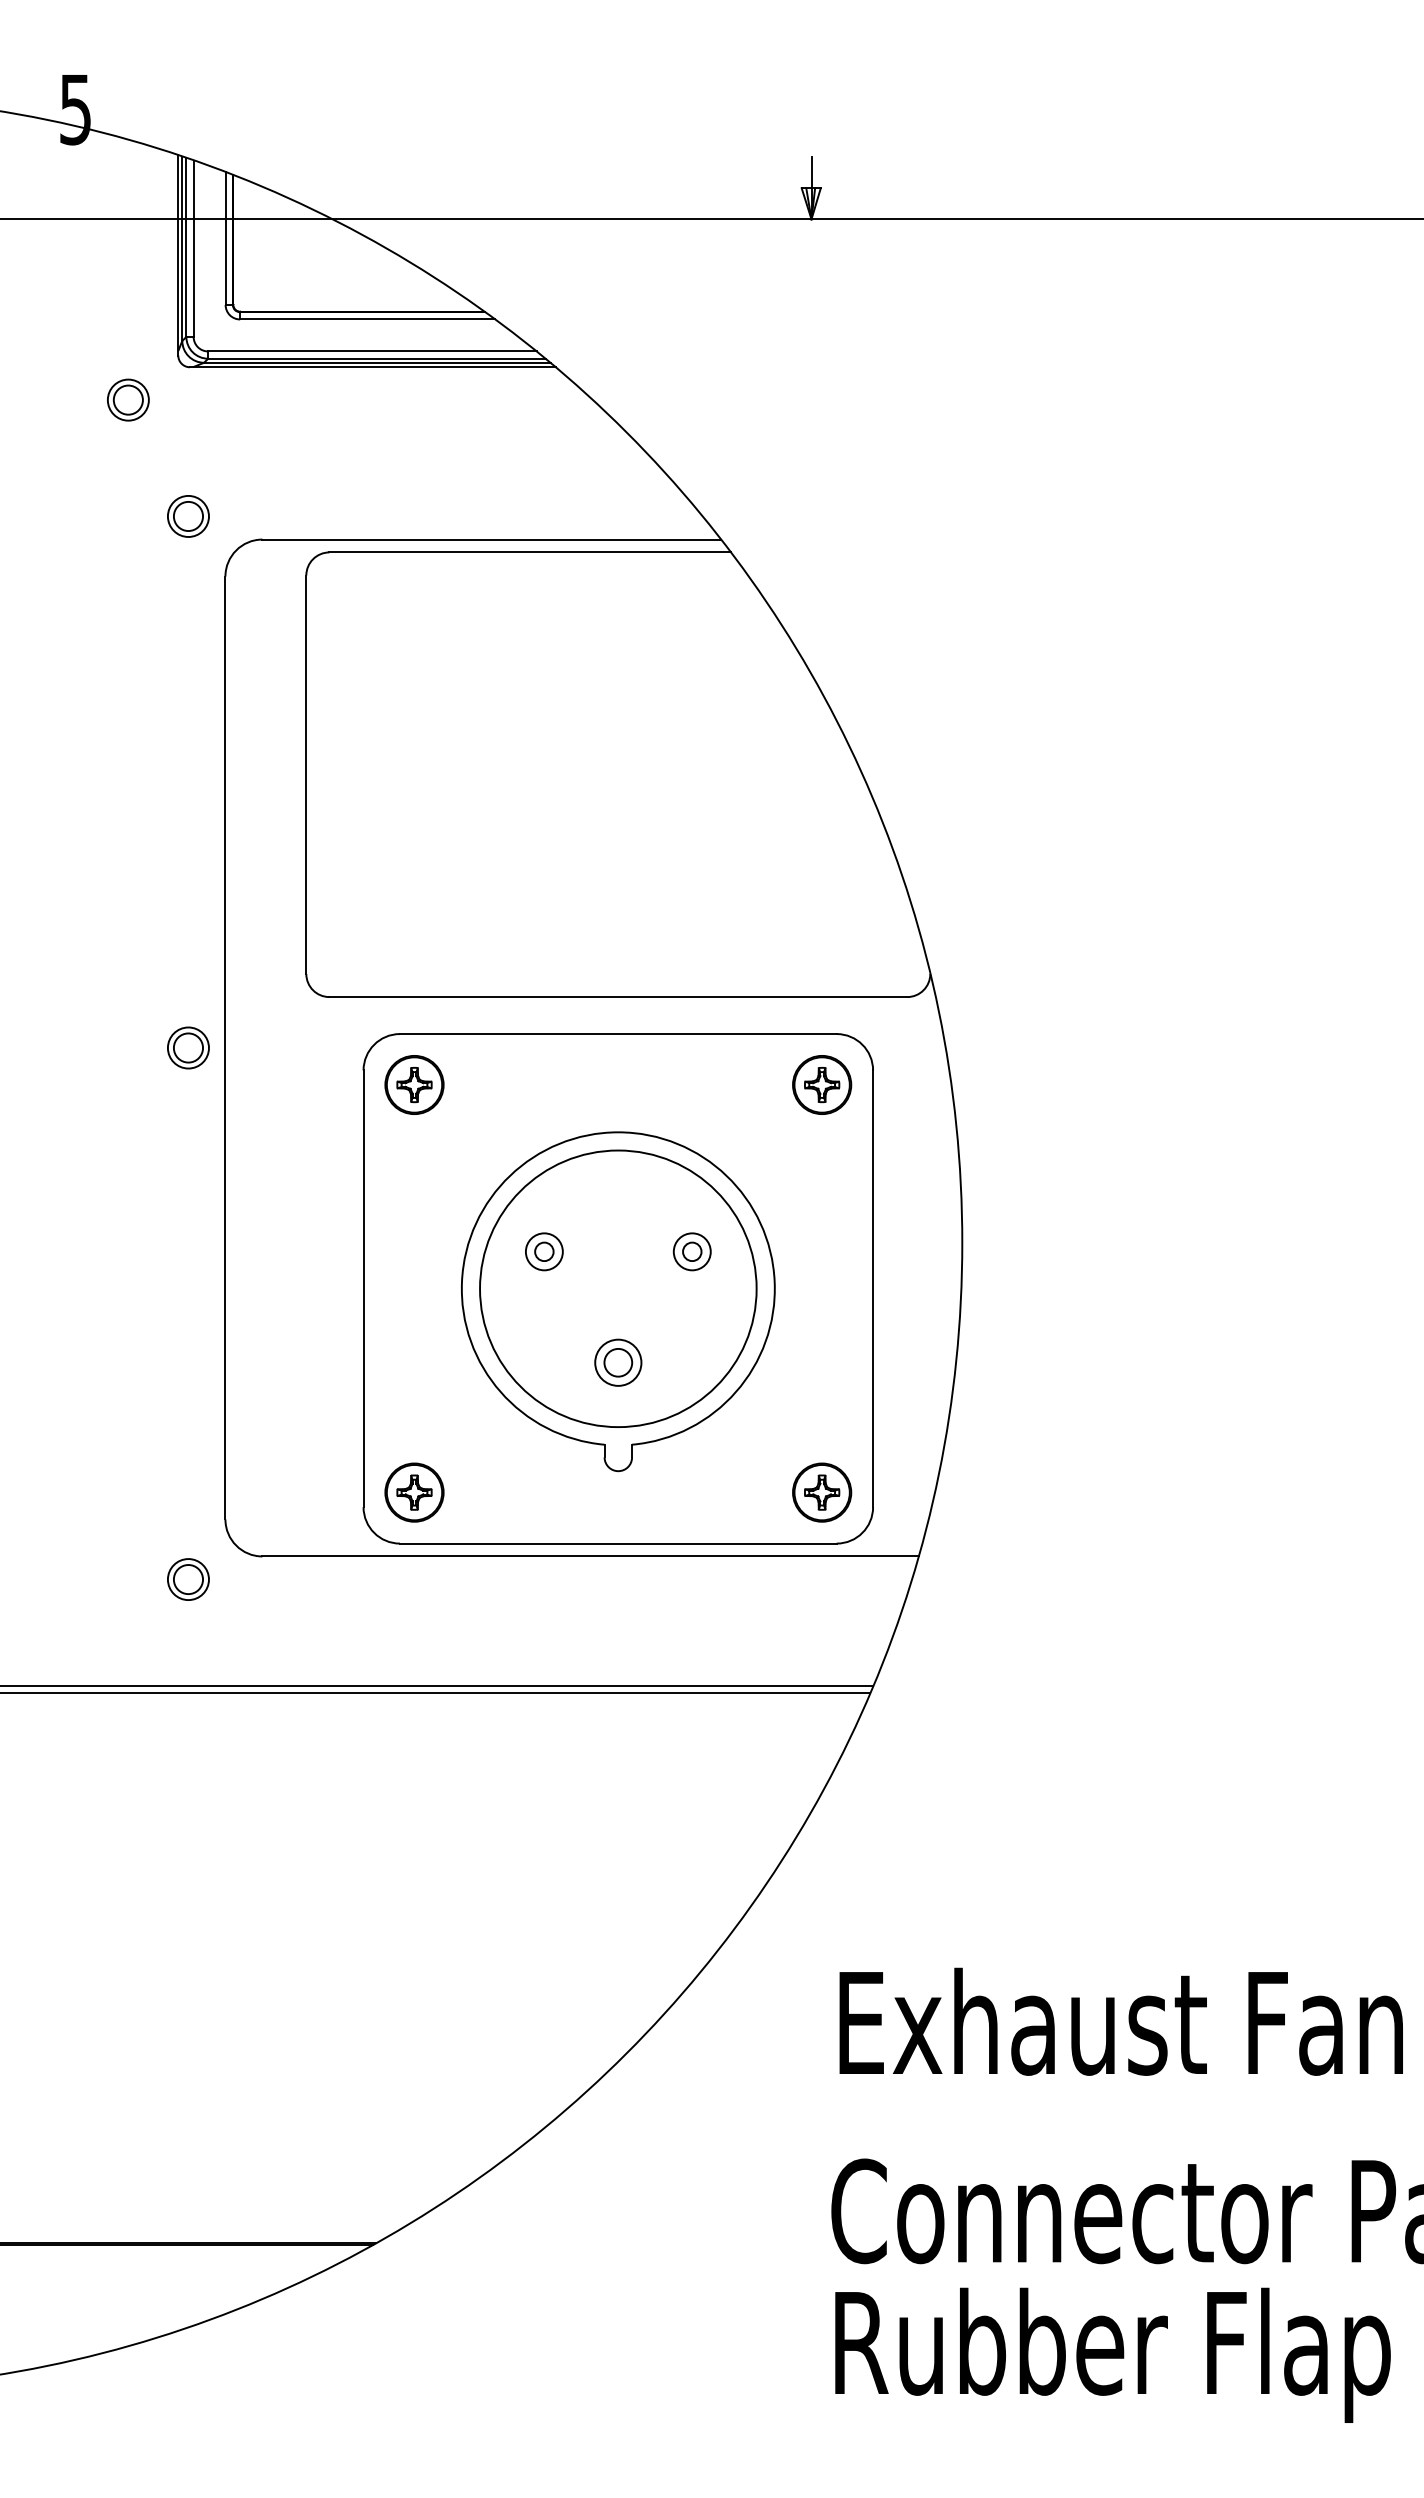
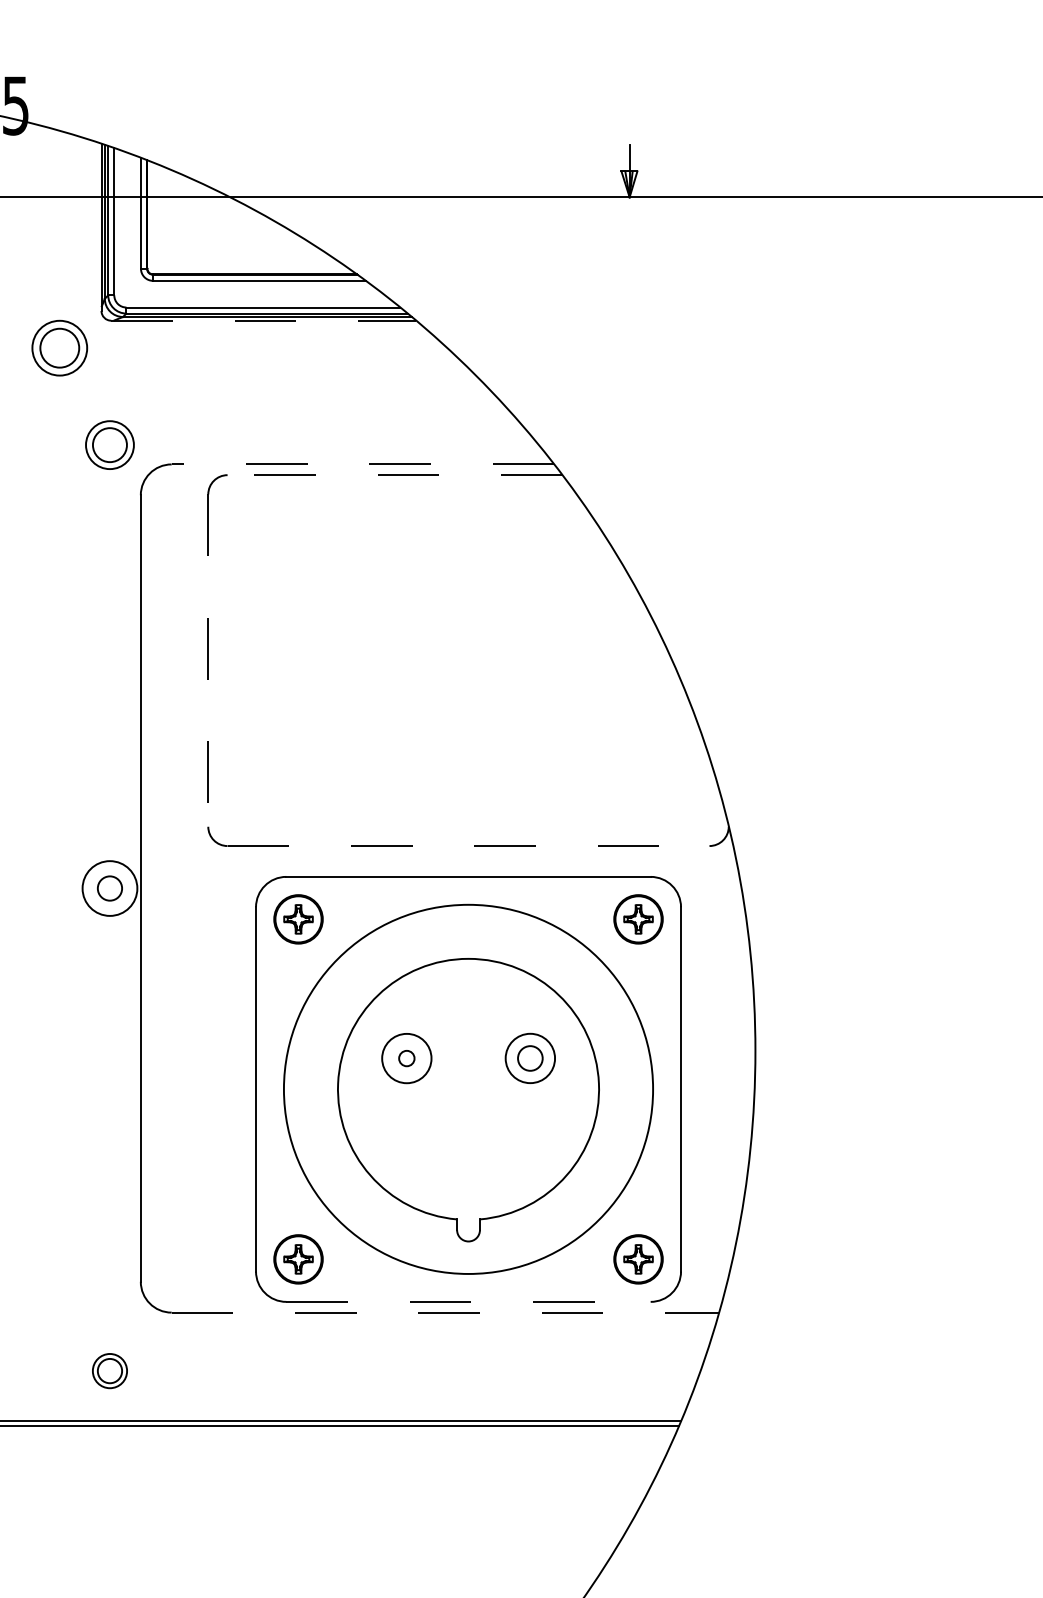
line: (372, 367) -> (263, 320), solid -> dashed
part: (128, 399) -> (59, 347), size x1.6
part: (188, 516) -> (110, 445), size x1.4
line: (491, 539) -> (362, 464), solid -> dashed
line: (530, 552) -> (395, 475), solid -> dashed
line: (306, 775) -> (208, 661), solid -> dashed
line: (618, 997) -> (468, 846), solid -> dashed
circle: (187, 1047) -> (109, 888), size x1.6
circle: (543, 1251) -> (406, 1058), size x1.6
part: (691, 1251) -> (529, 1058), size x1.6
circle: (618, 1288) -> (468, 1089), size x1.6
part: (618, 1362) -> (468, 1150), removed
line: (618, 1543) -> (468, 1301), solid -> dashed
line: (591, 1556) -> (446, 1312), solid -> dashed
part: (188, 1579) -> (110, 1371), moved

